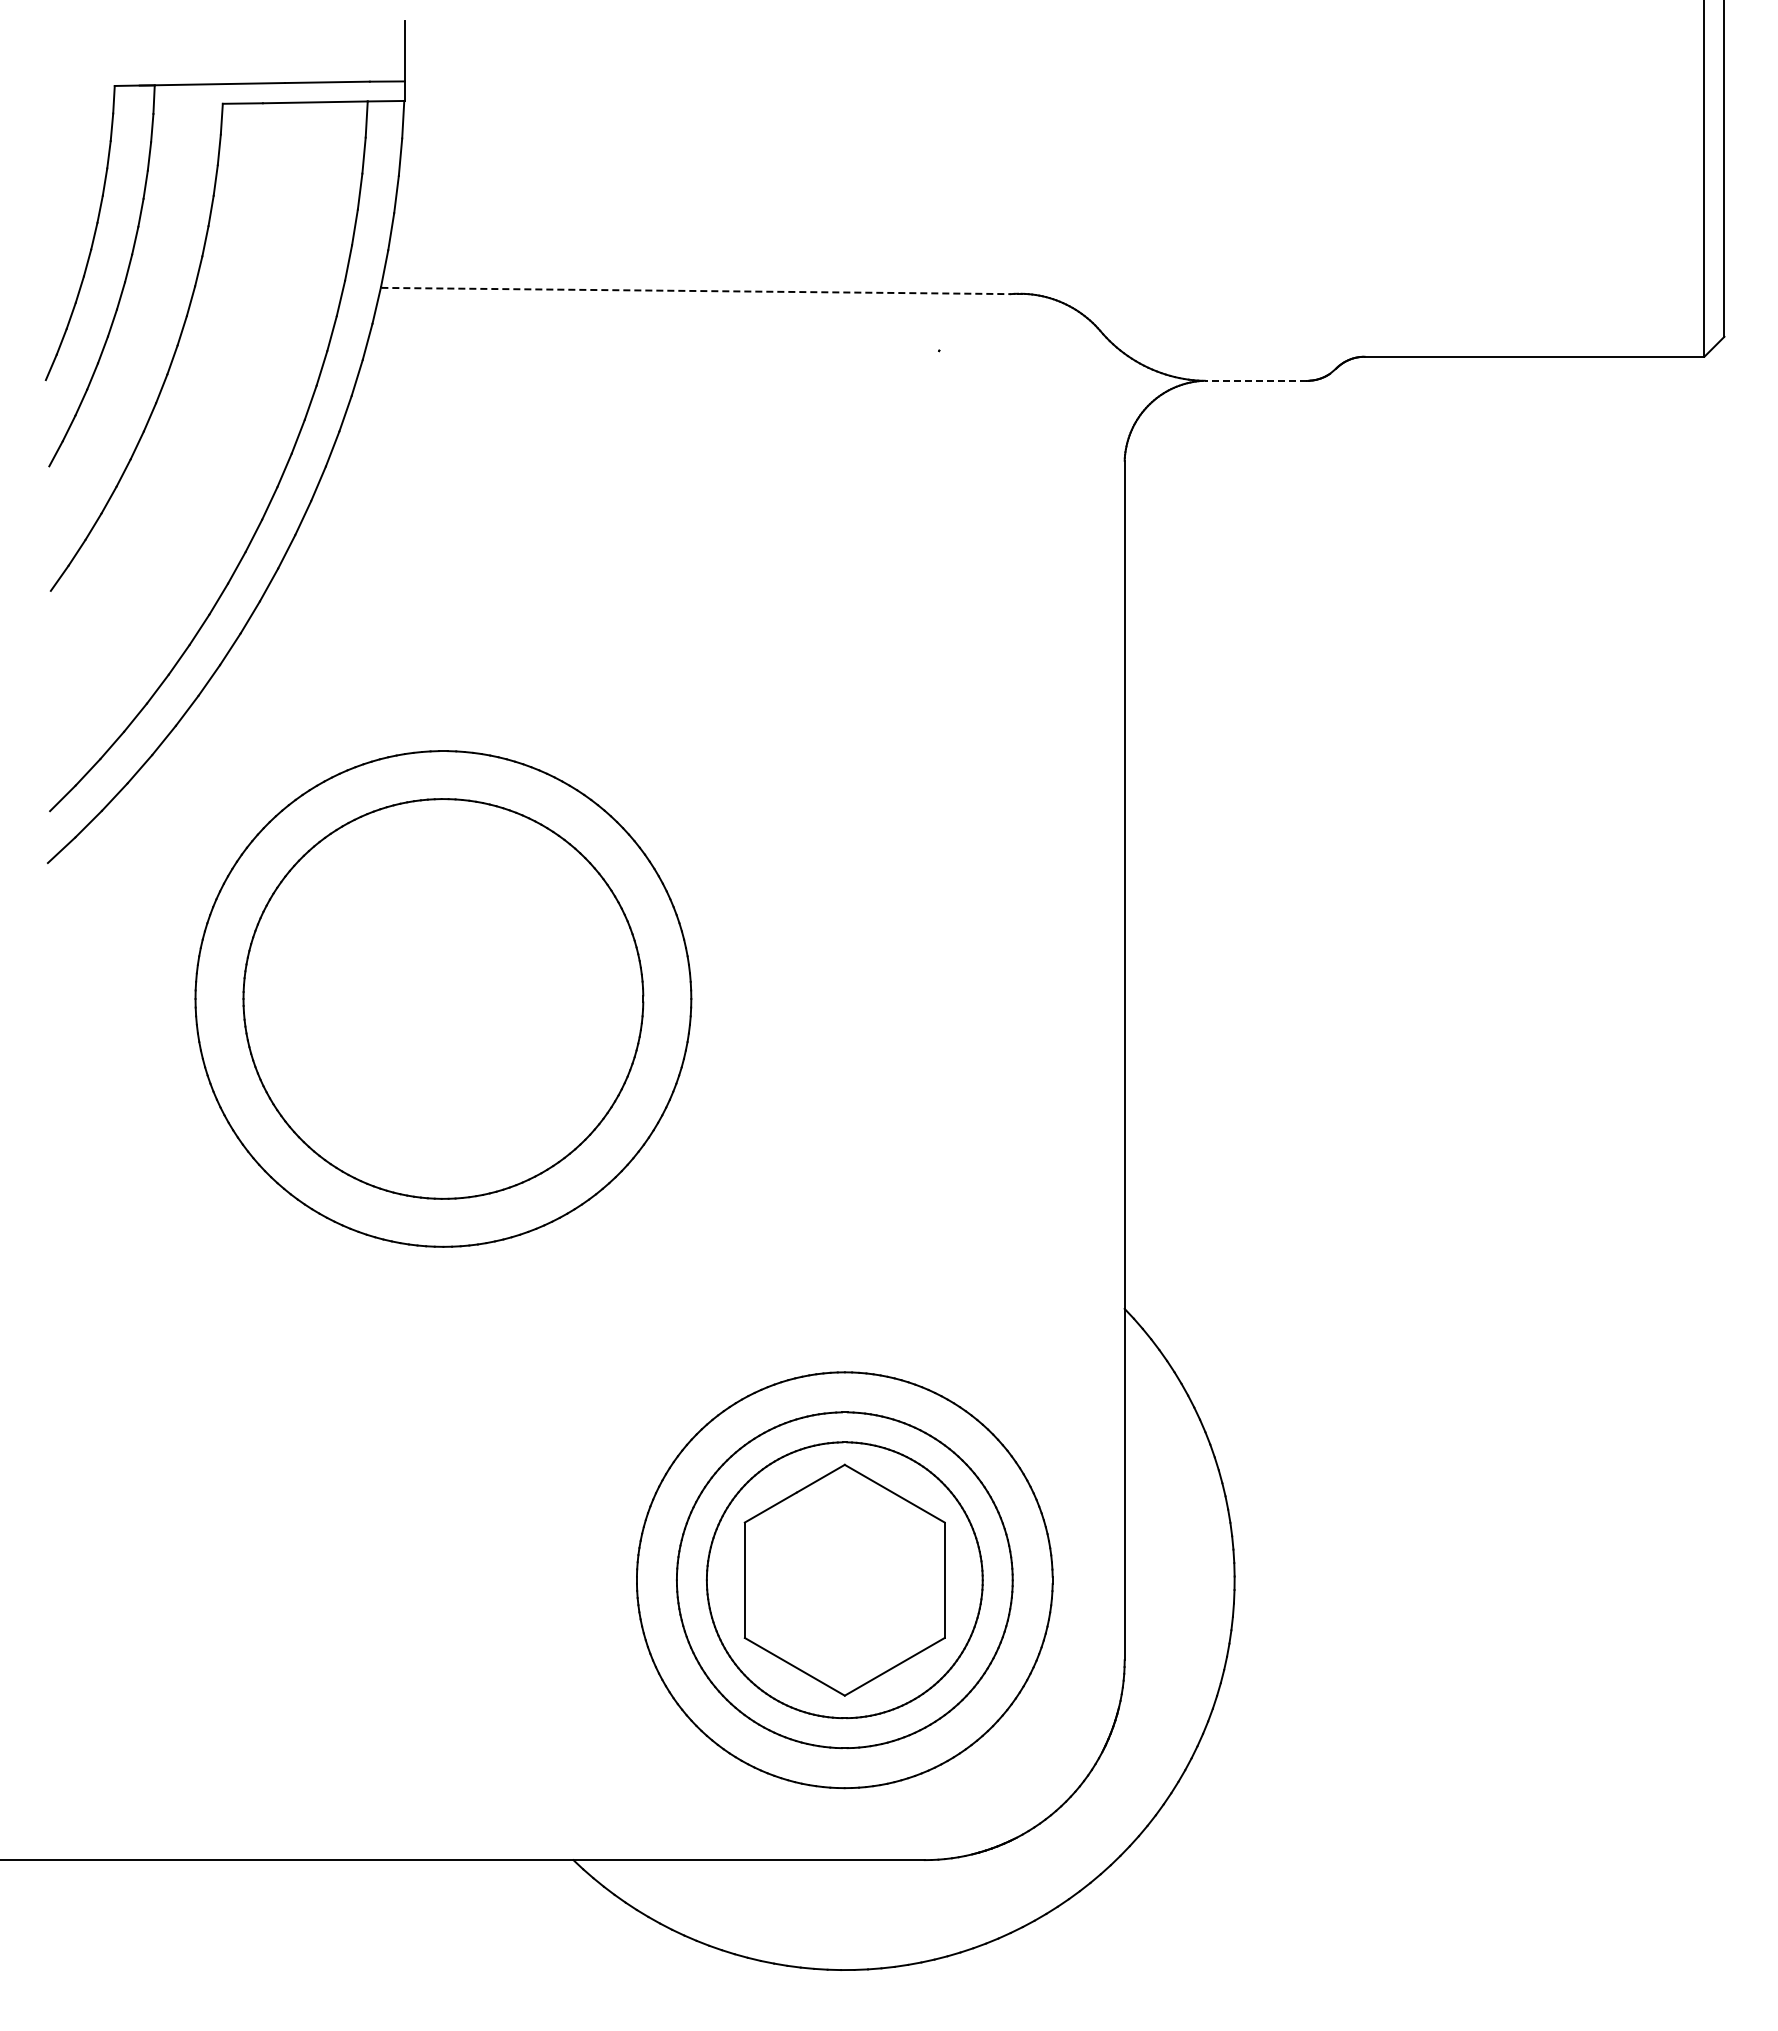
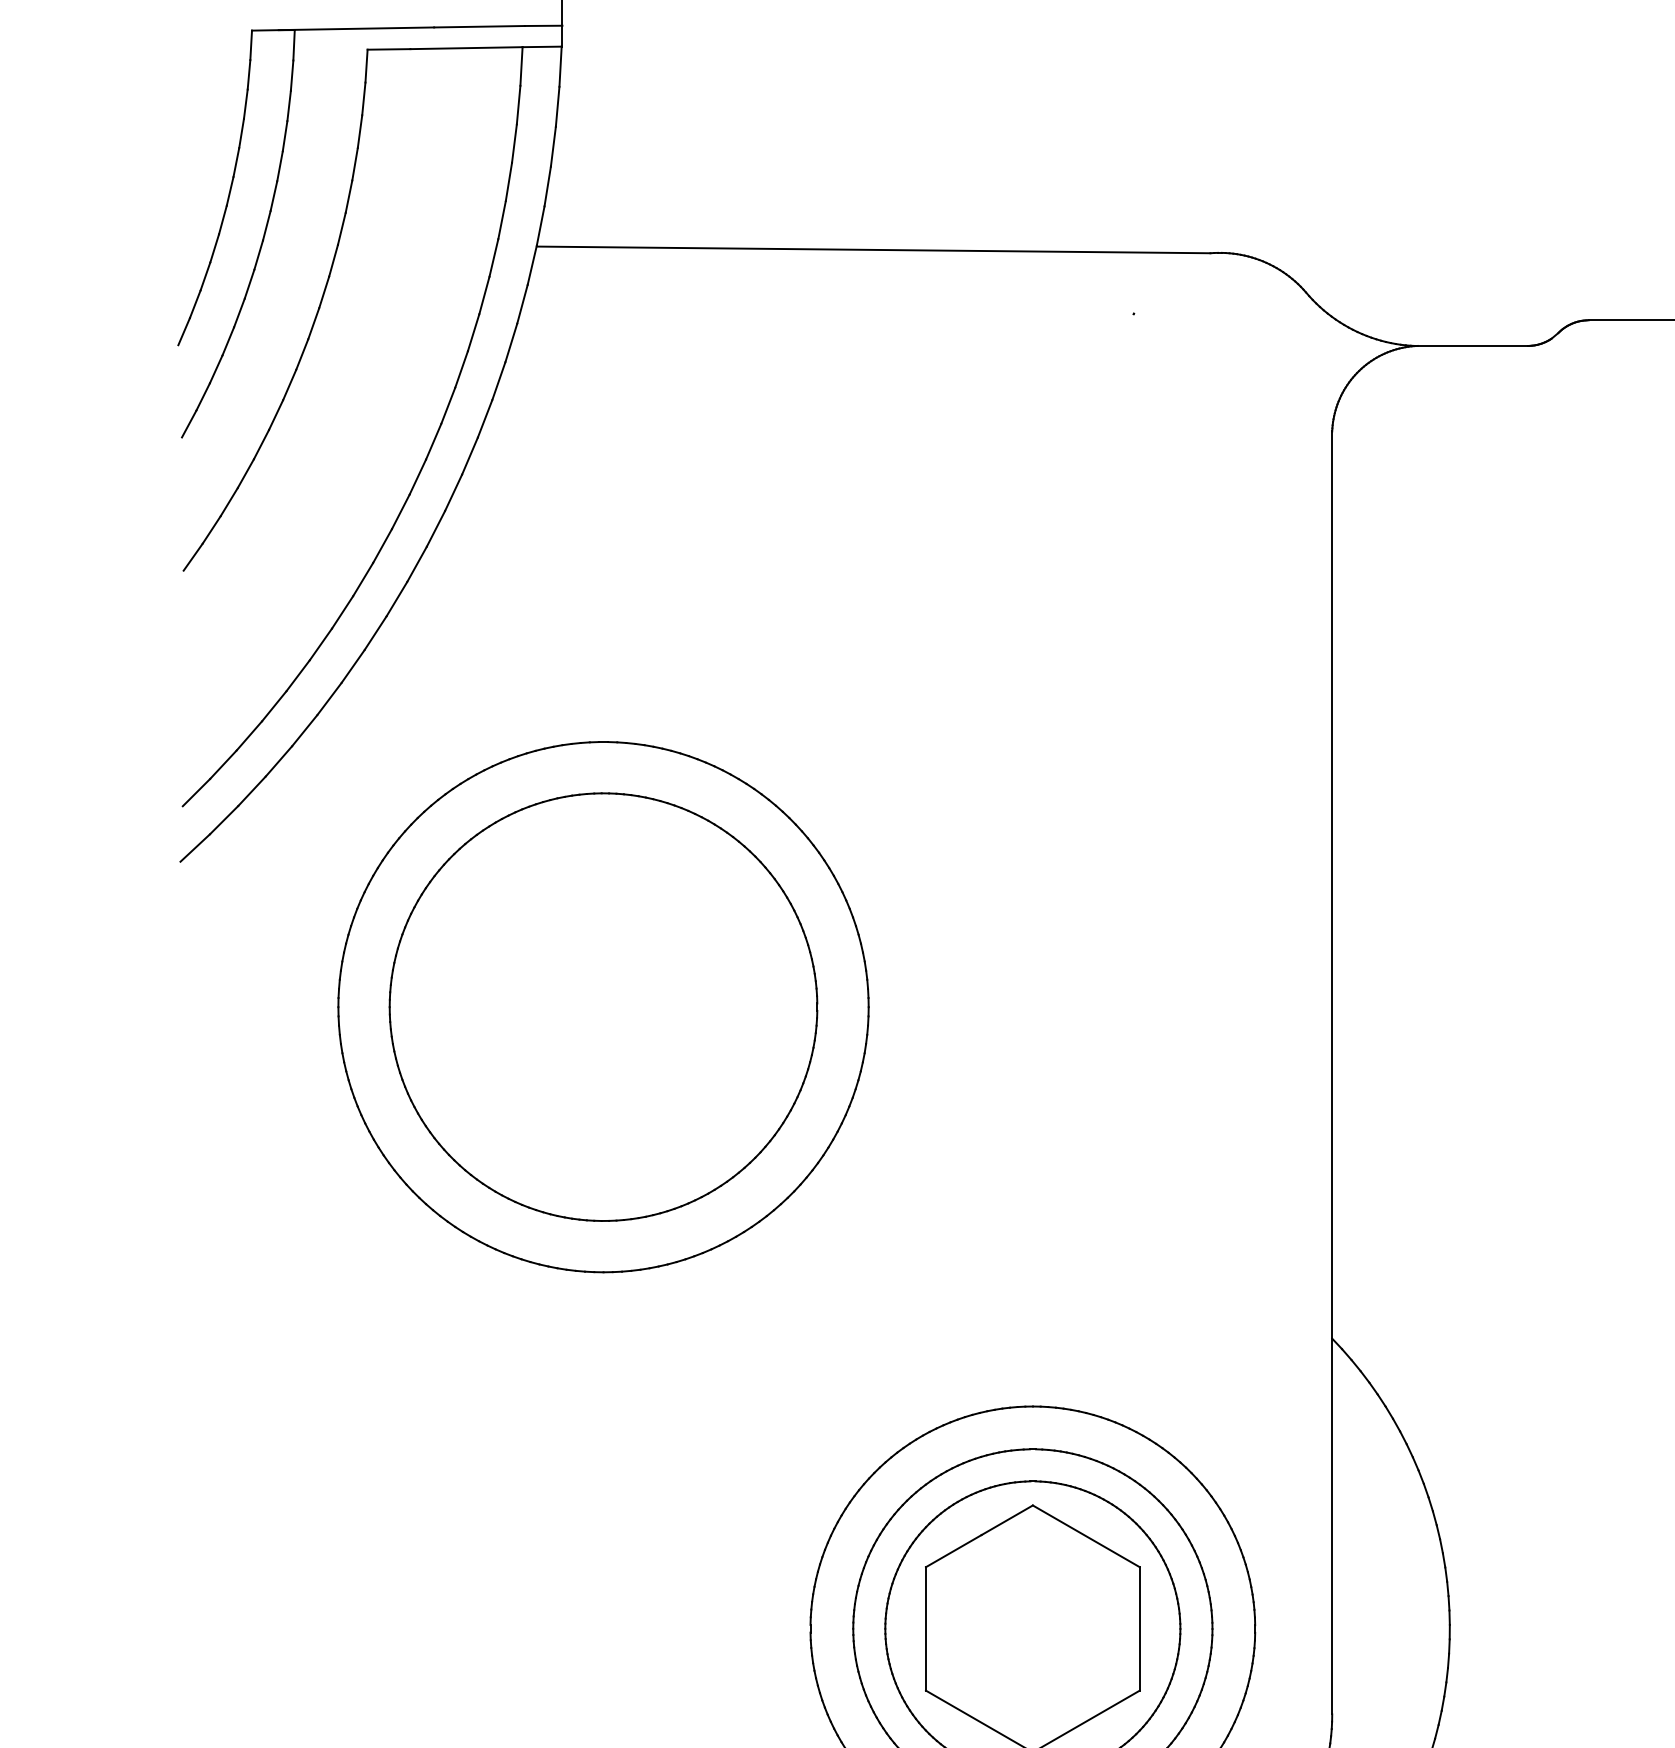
line: (696, 291) -> (874, 250), dashed -> solid
line: (1255, 380) -> (1472, 345), dashed -> solid

